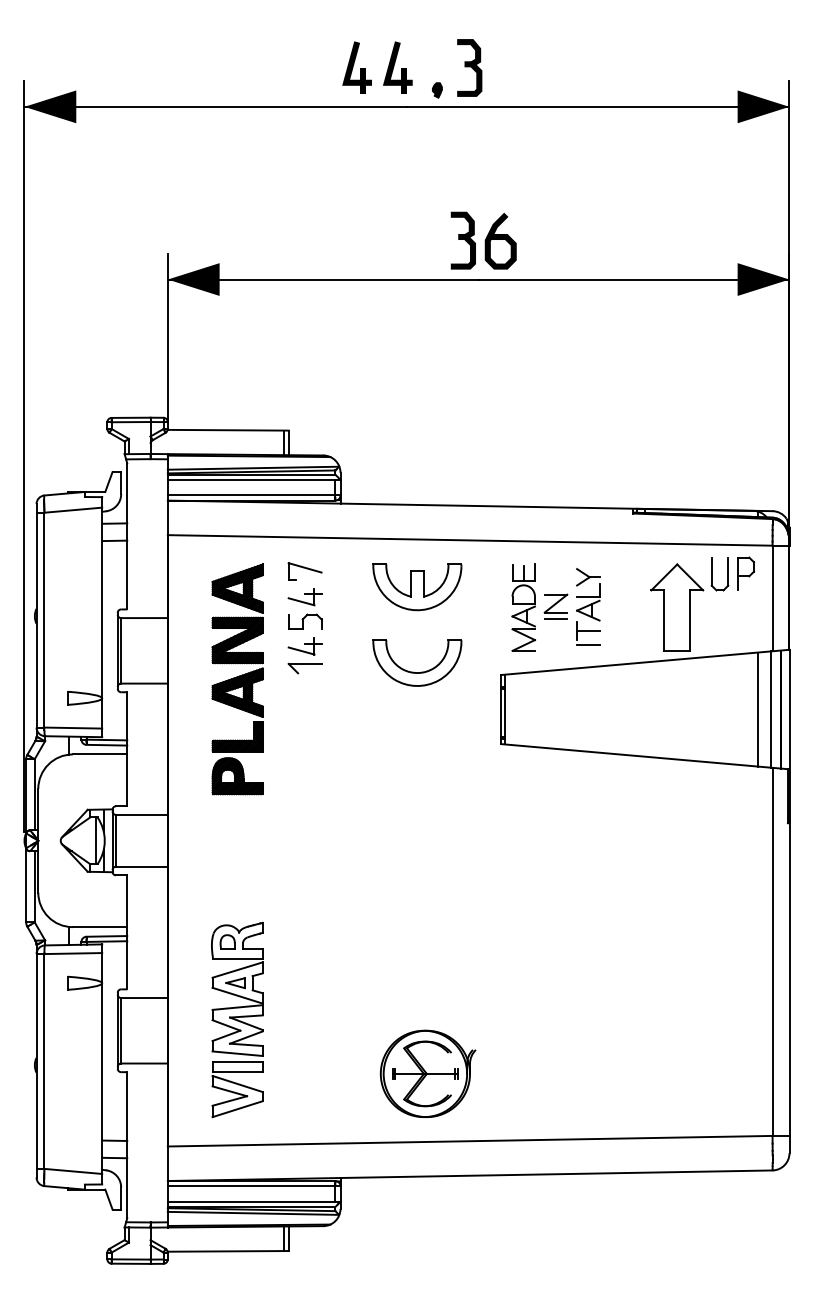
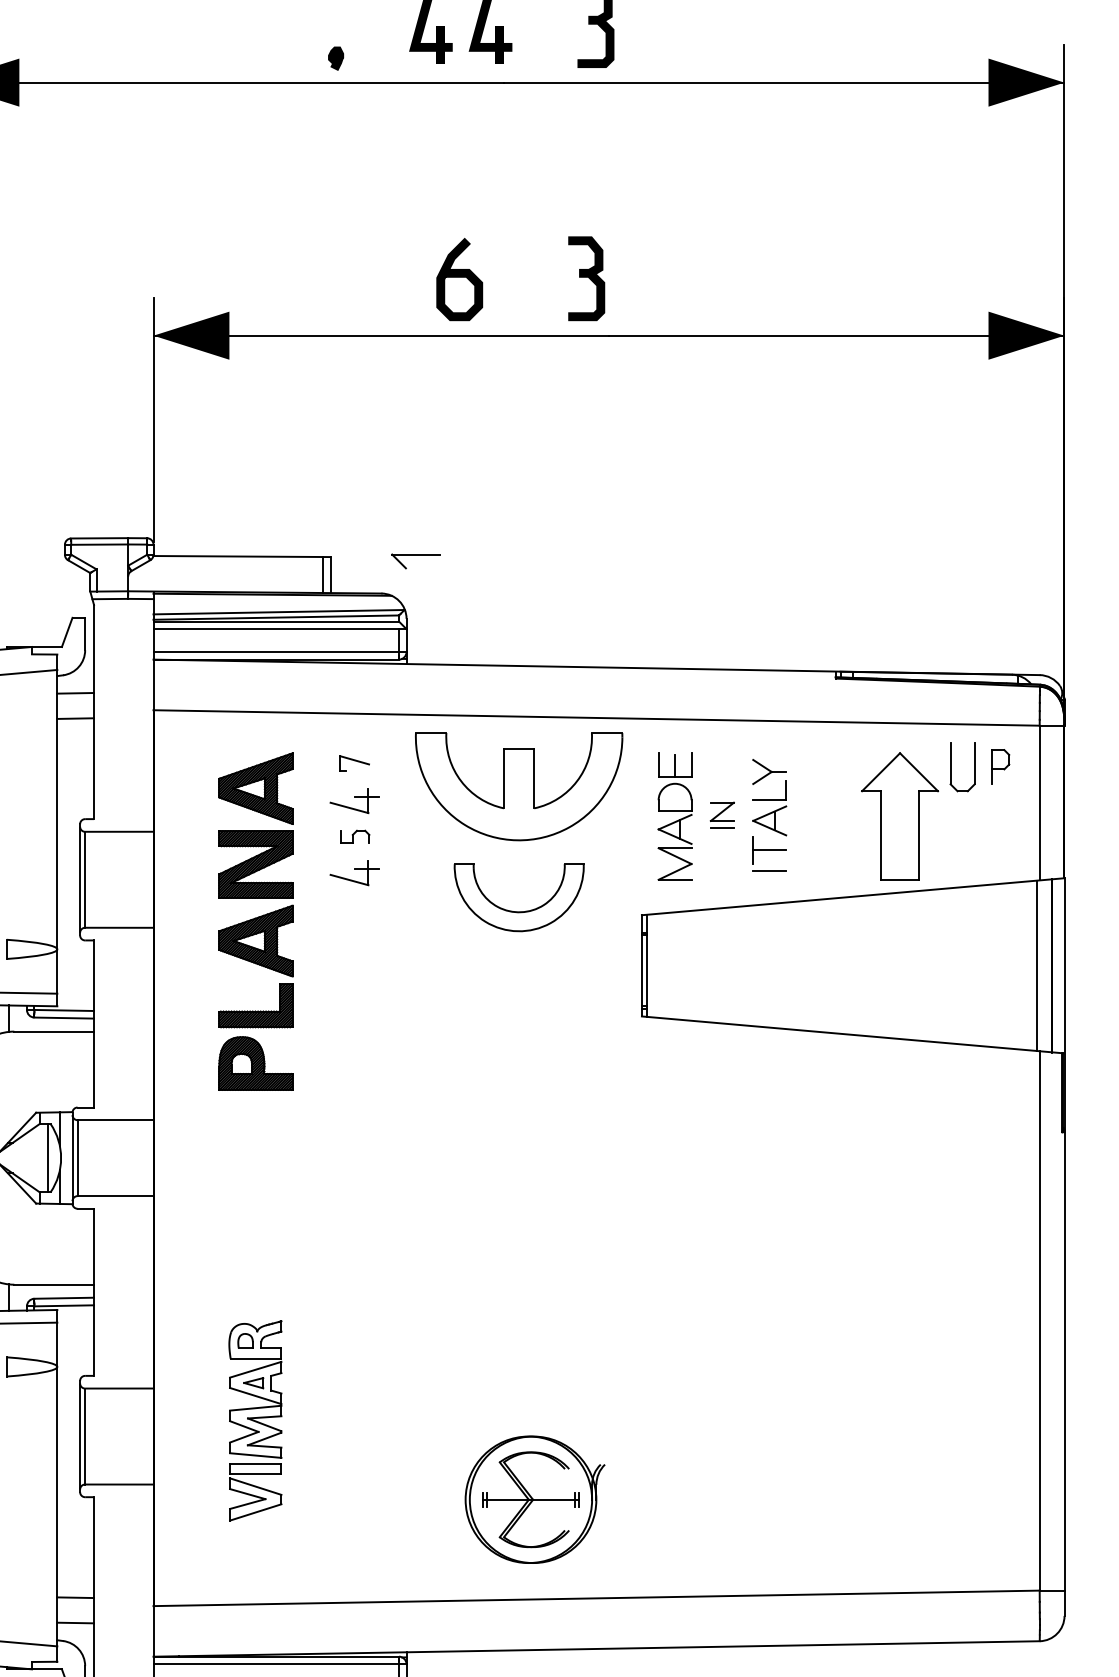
part: (437, 90) -> (336, 58), moved
curve: (500, 239) -> (459, 277), moved
part: (304, 571) -> (353, 763), size x0.6
part: (746, 573) -> (1001, 766), size x0.7
part: (417, 587) -> (519, 786), size x1.6
part: (555, 606) -> (721, 814), size x0.7
part: (305, 621) -> (355, 836), size x0.6
part: (304, 668) -> (415, 561), moved
line: (757, 709) -> (1017, 965), removed
part: (237, 1020) -> (255, 1421), size x0.7

